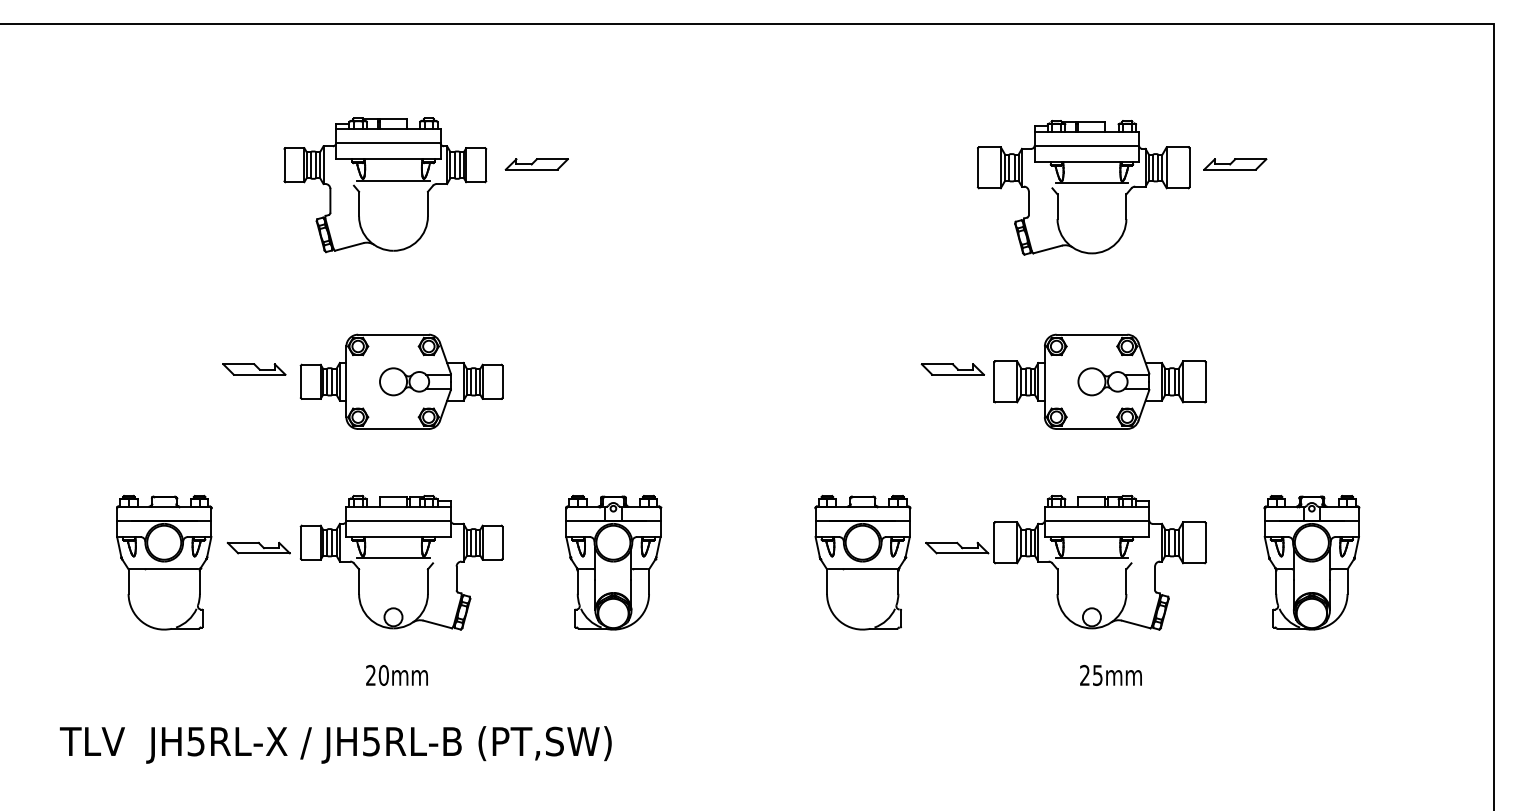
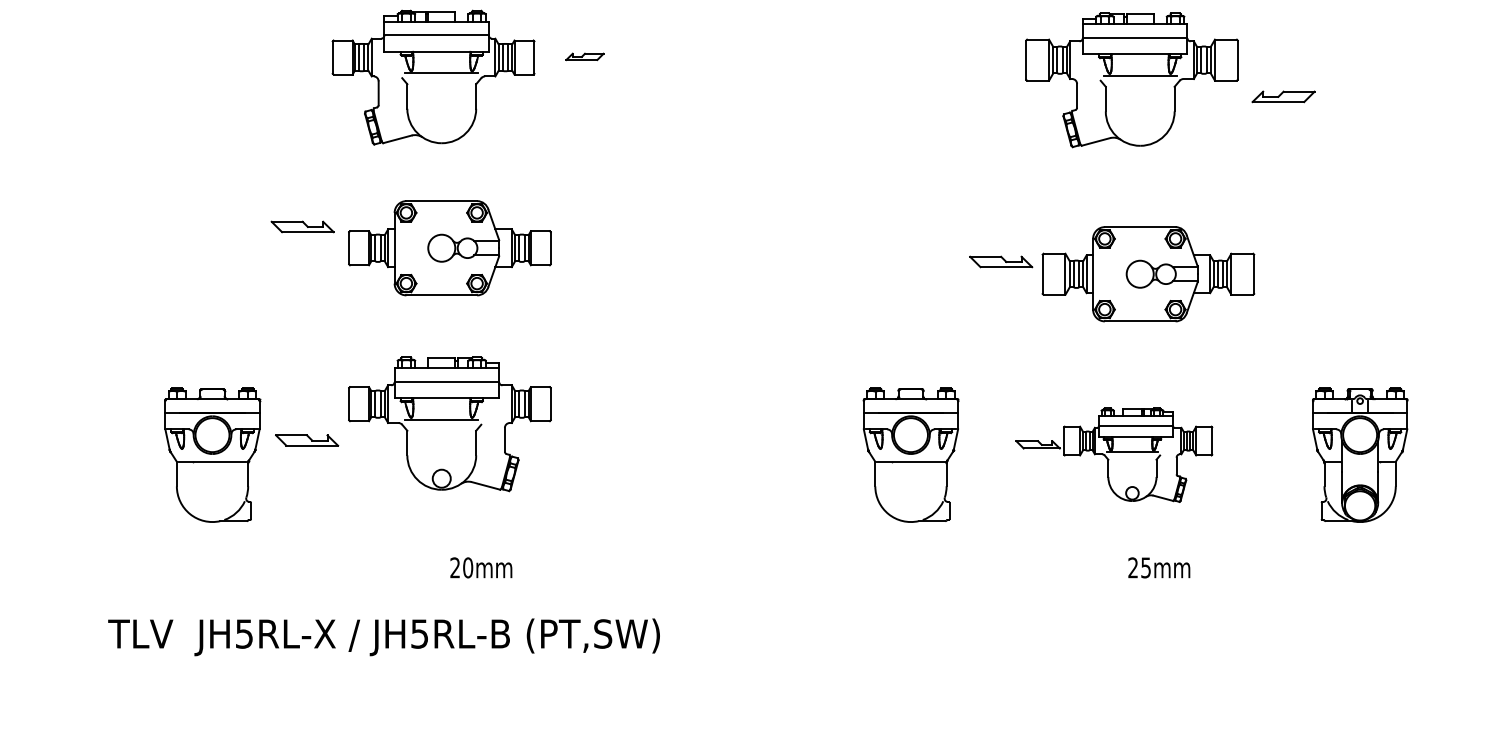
part: (536, 164) -> (584, 56), size x0.6
part: (1235, 164) -> (1283, 96), moved
part: (254, 369) -> (302, 226), moved
part: (401, 381) -> (449, 247), moved
part: (401, 562) -> (449, 423), moved
part: (613, 562) -> (661, 454), removed
part: (1065, 562) -> (1113, 454), size x0.7
text: (396, 675) -> (480, 567), moved

